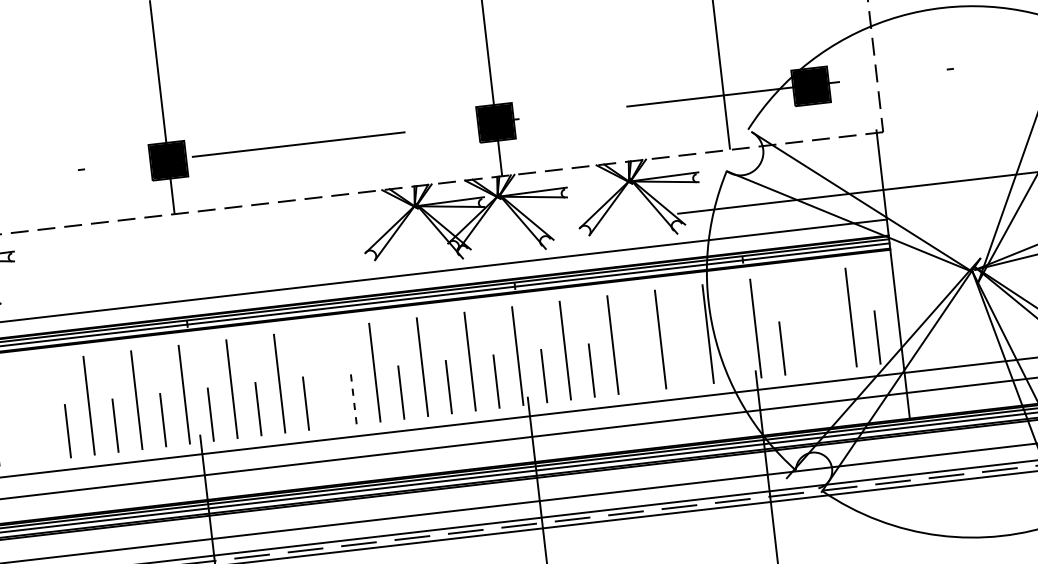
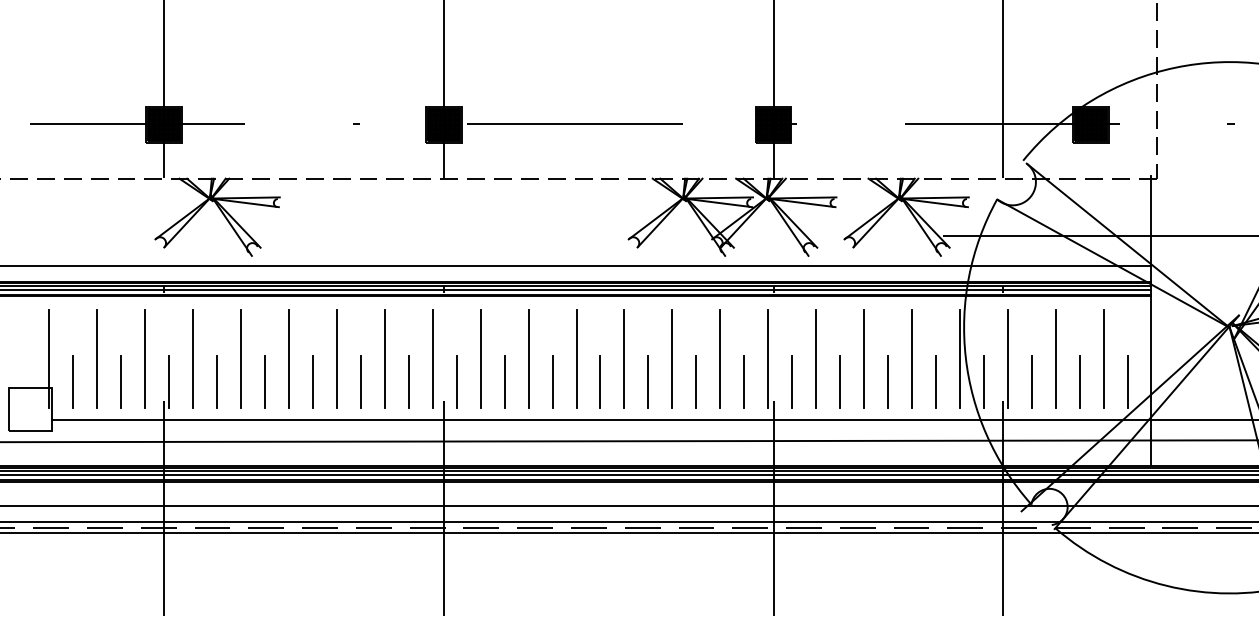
line: (802, 322) -> (1055, 358), added
line: (829, 342) -> (1079, 381), added
line: (735, 353) -> (984, 381), added
line: (687, 358) -> (936, 381), added
line: (639, 364) -> (888, 381), added
line: (327, 377) -> (576, 358), added
line: (353, 397) -> (600, 381), dashed -> solid
line: (41, 410) -> (288, 358), added
line: (19, 436) -> (264, 381), added

